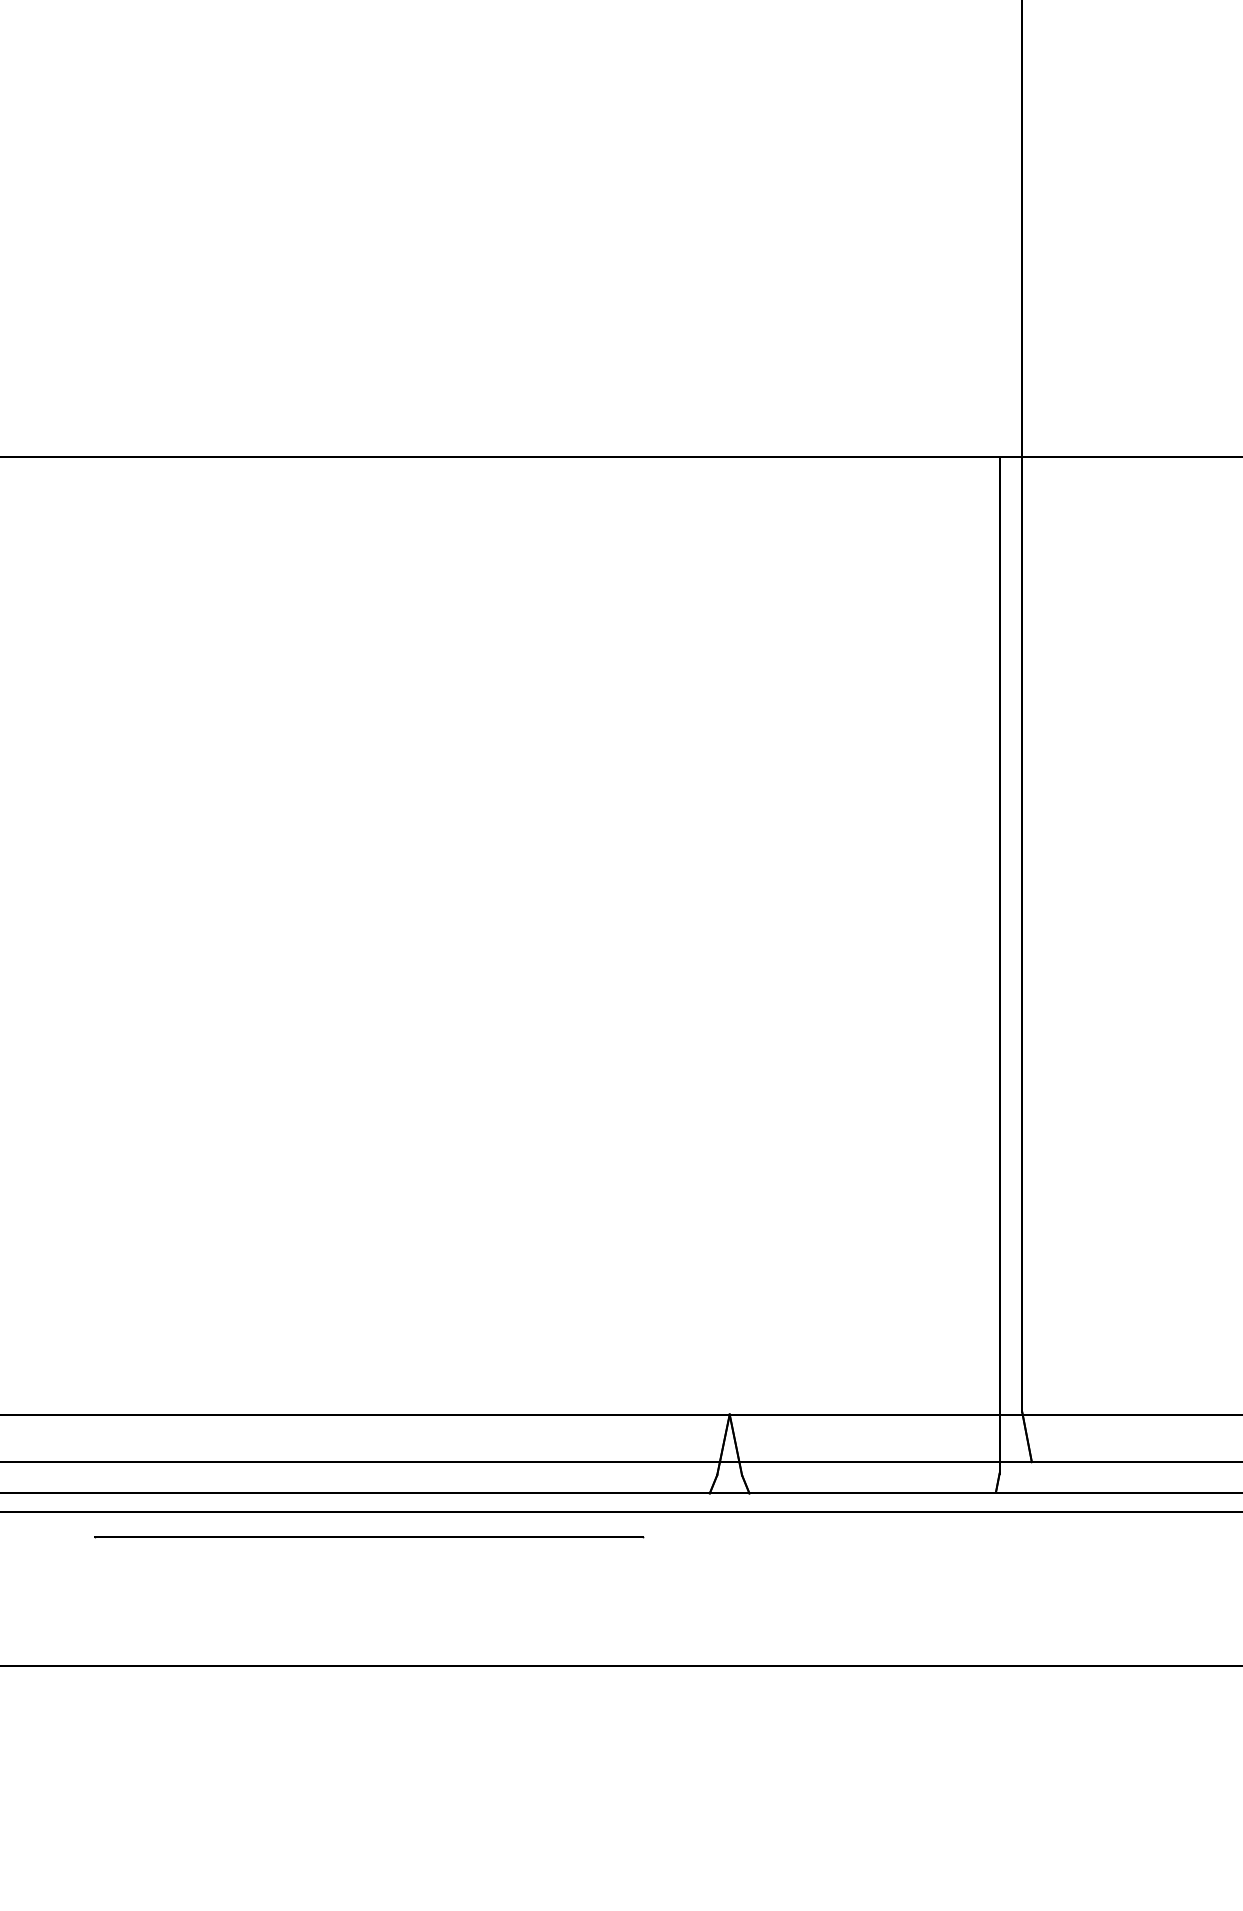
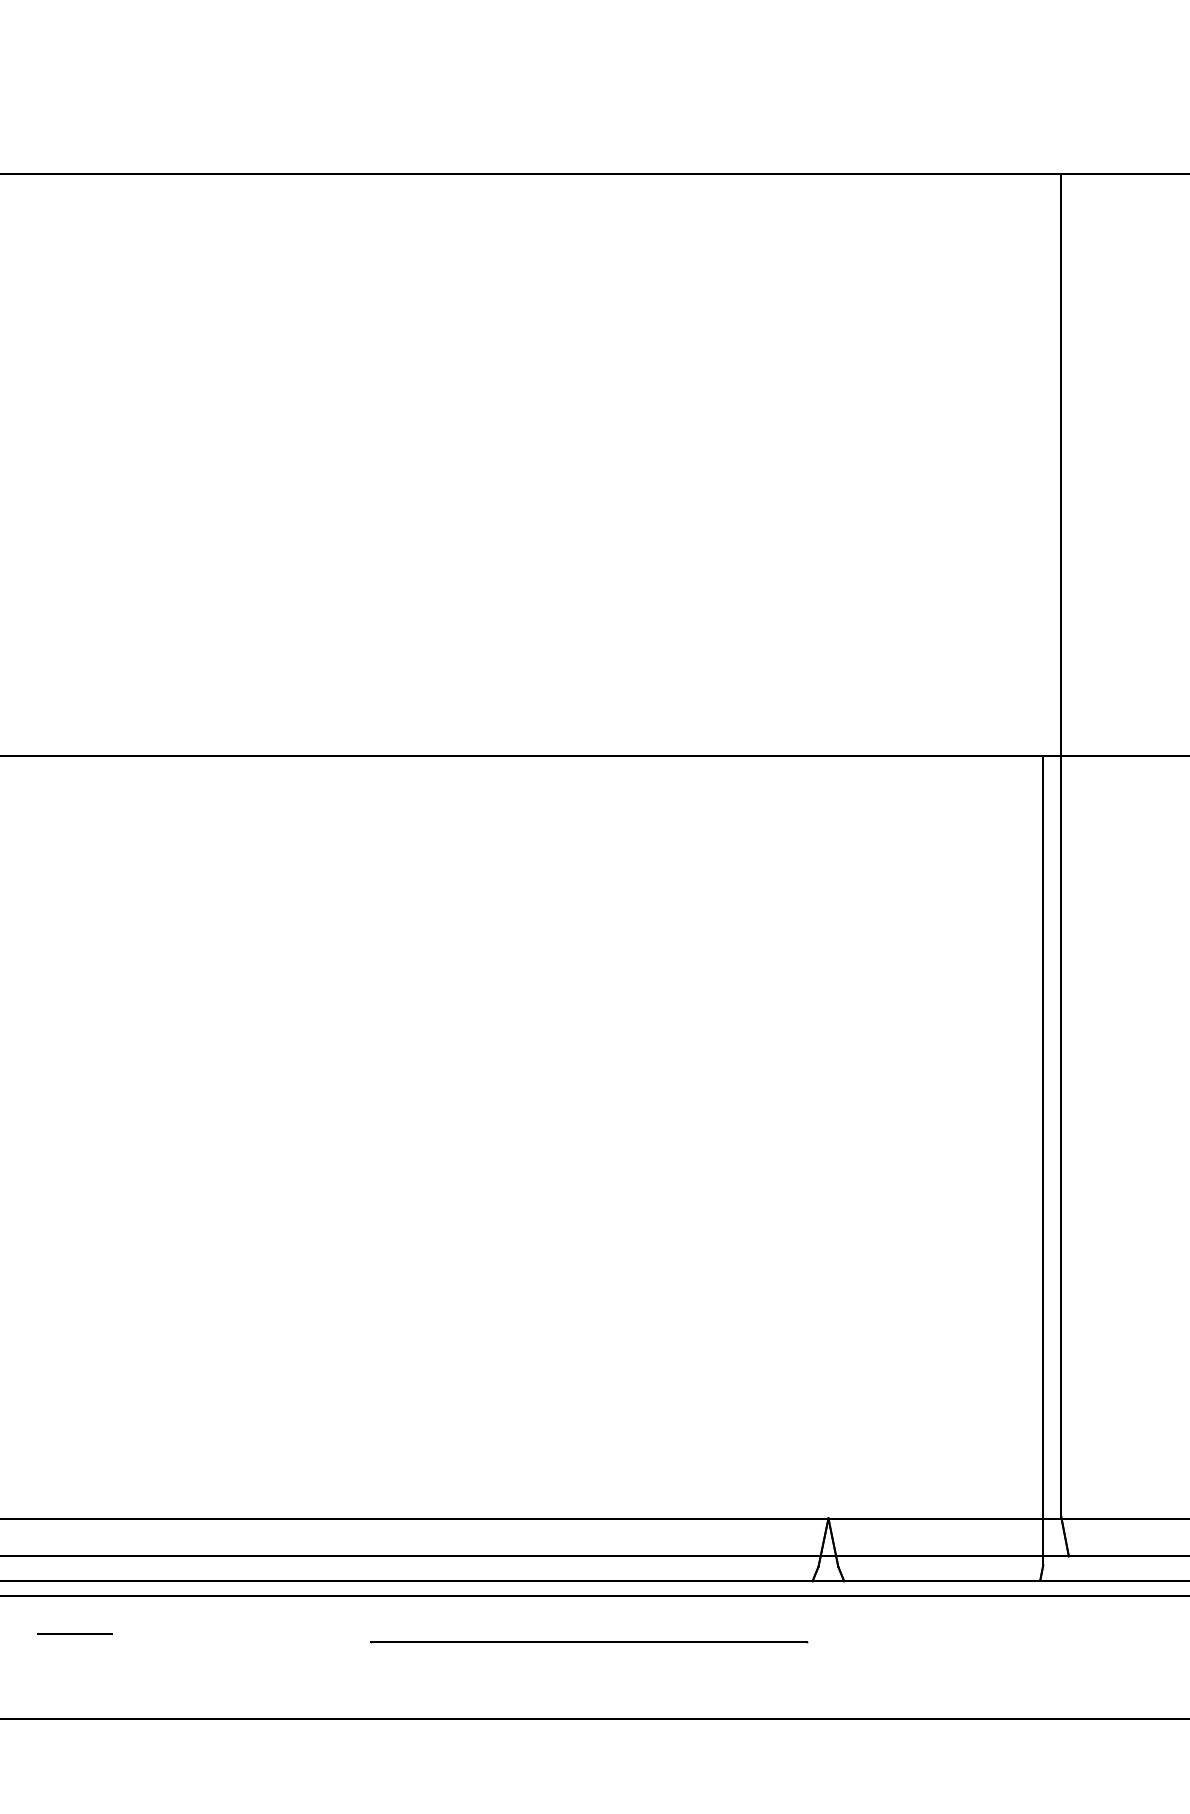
line: (370, 1537) -> (589, 1642), moved

